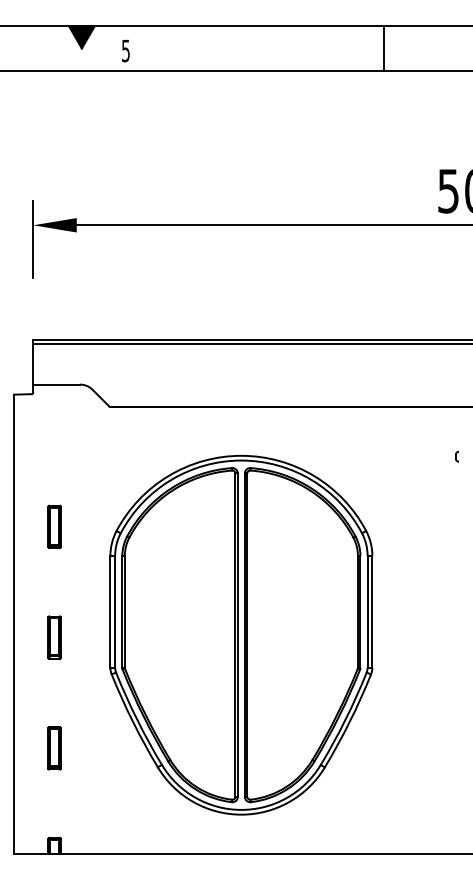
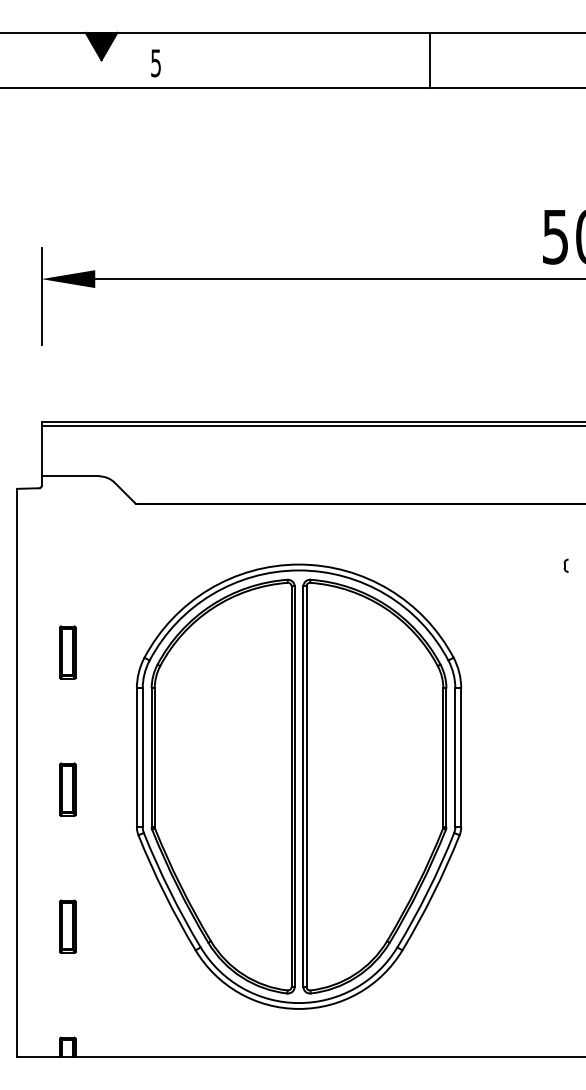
line: (384, 48) -> (430, 60), moved

